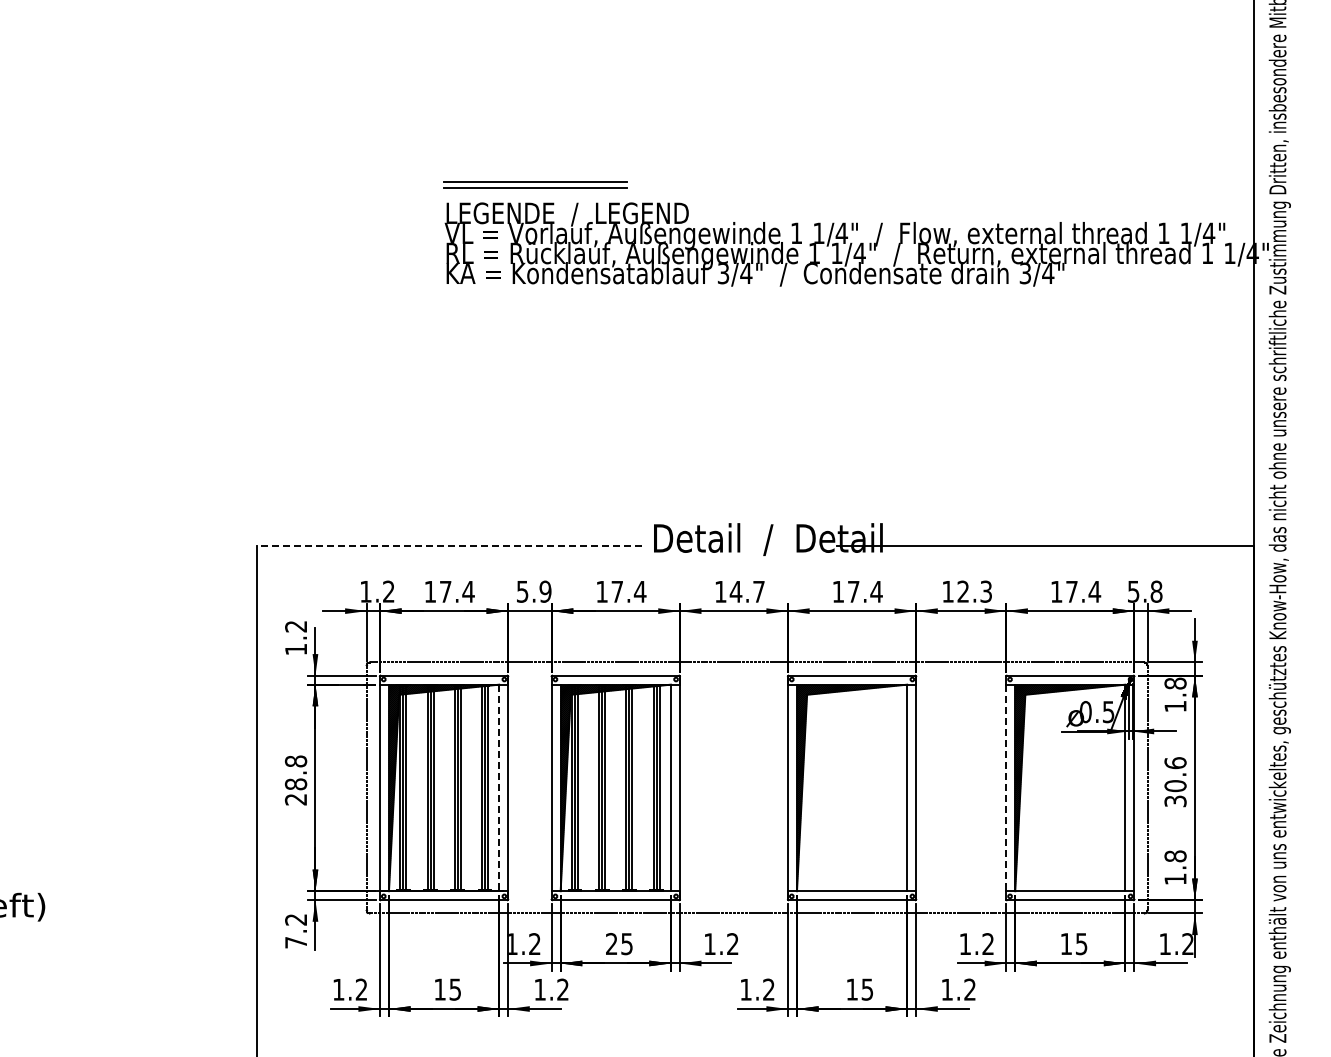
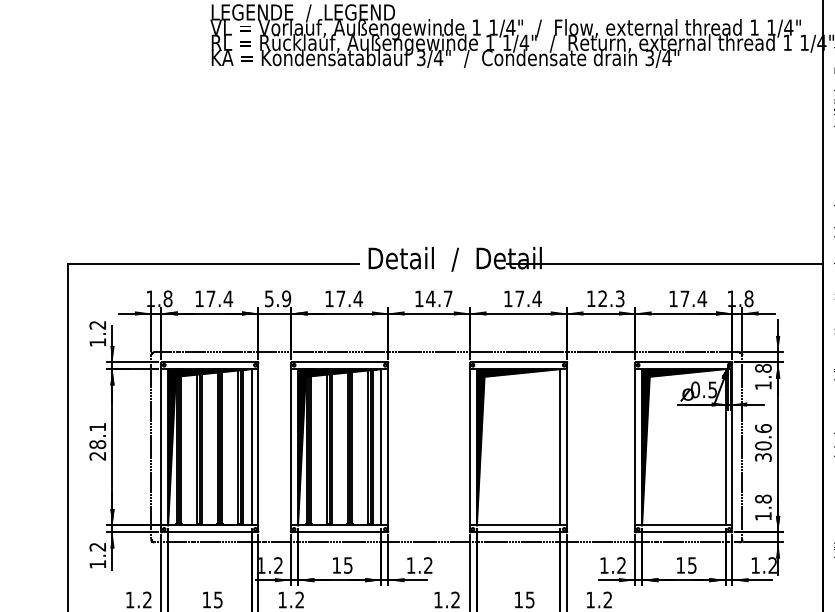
line: (449, 546) -> (213, 264), dashed -> solid
text: (388, 591) -> (167, 298), 1.2 -> 1.8
text: (1133, 591) -> (731, 298), 5.8 -> 1.8
text: (295, 761) -> (97, 427), 28.8 -> 28.1
line: (499, 788) -> (251, 447), dashed -> solid
line: (1006, 788) -> (635, 447), dashed -> solid
text: (295, 942) -> (97, 564), 7.2 -> 1.2
text: (611, 943) -> (336, 565), 25 -> 15

